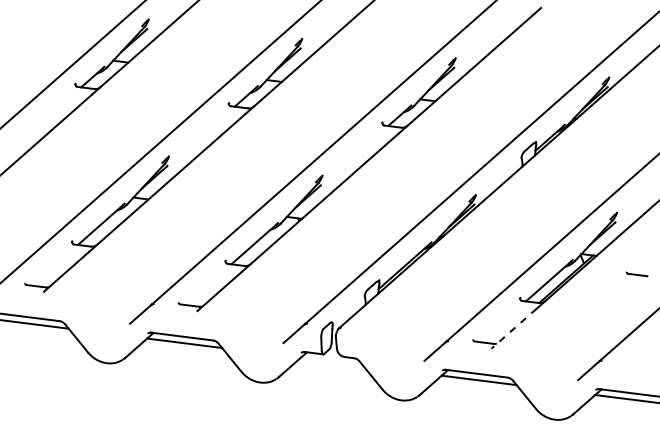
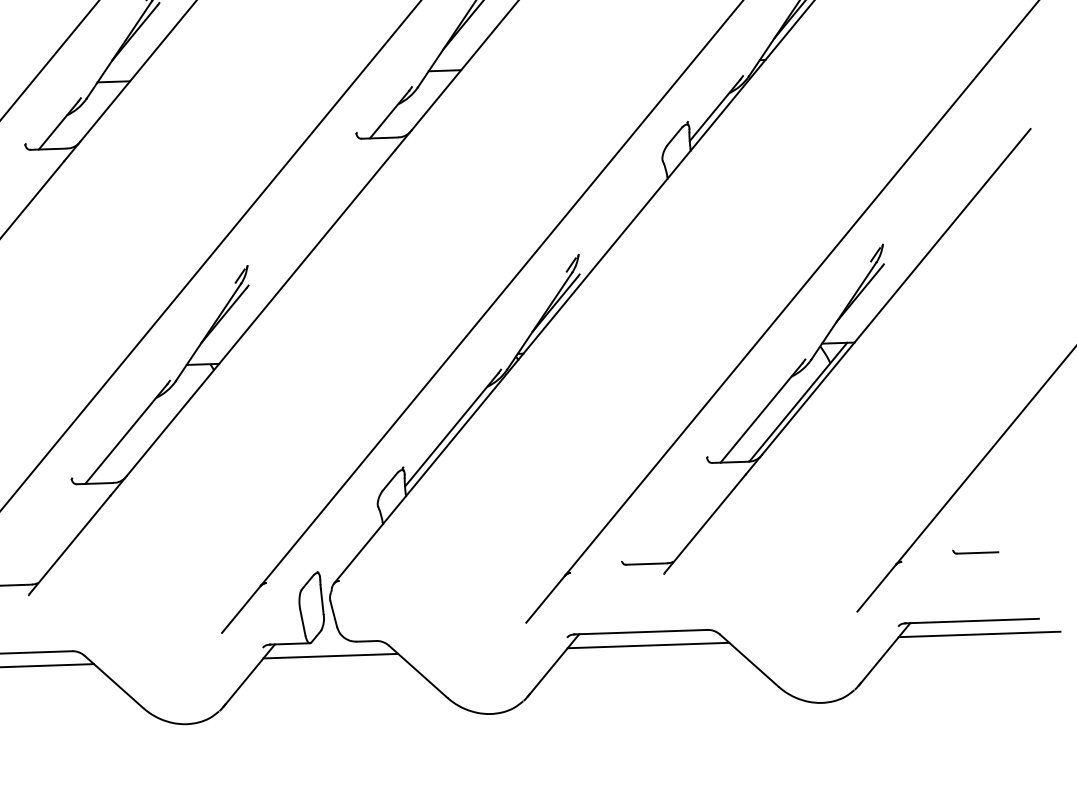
line: (636, 274) -> (974, 552), moved
line: (514, 328) -> (705, 523), dashed -> solid
line: (331, 361) -> (329, 655), added

